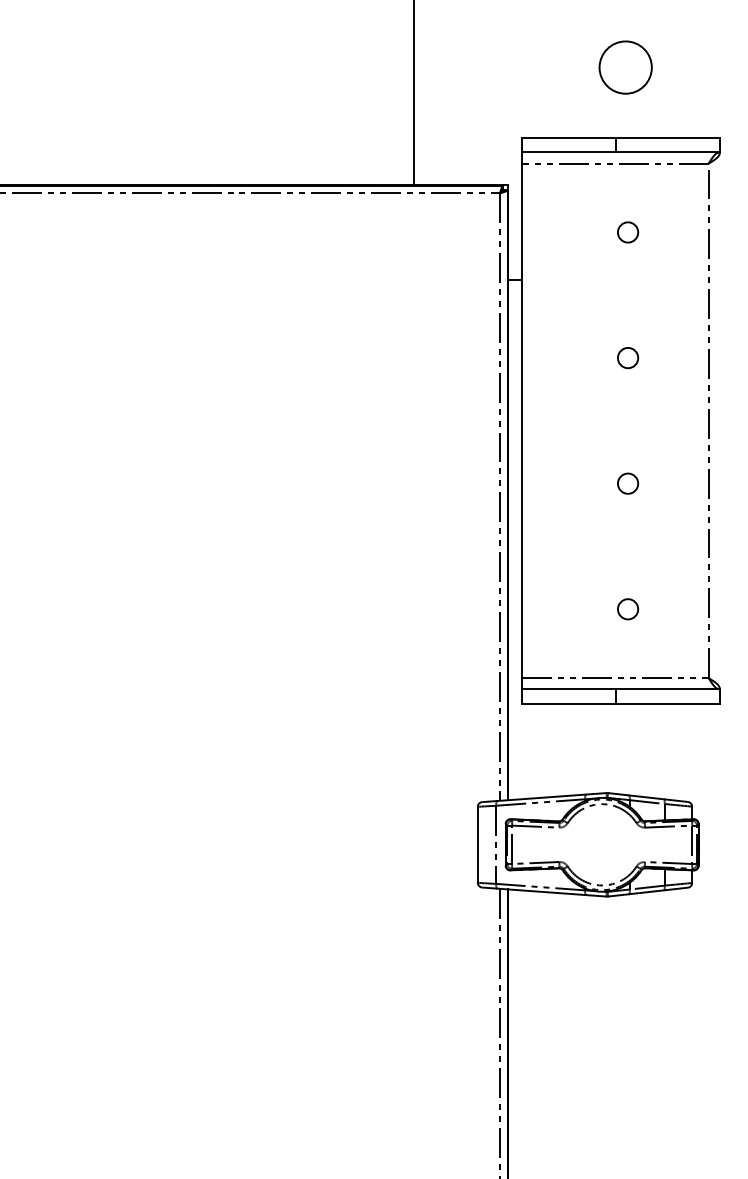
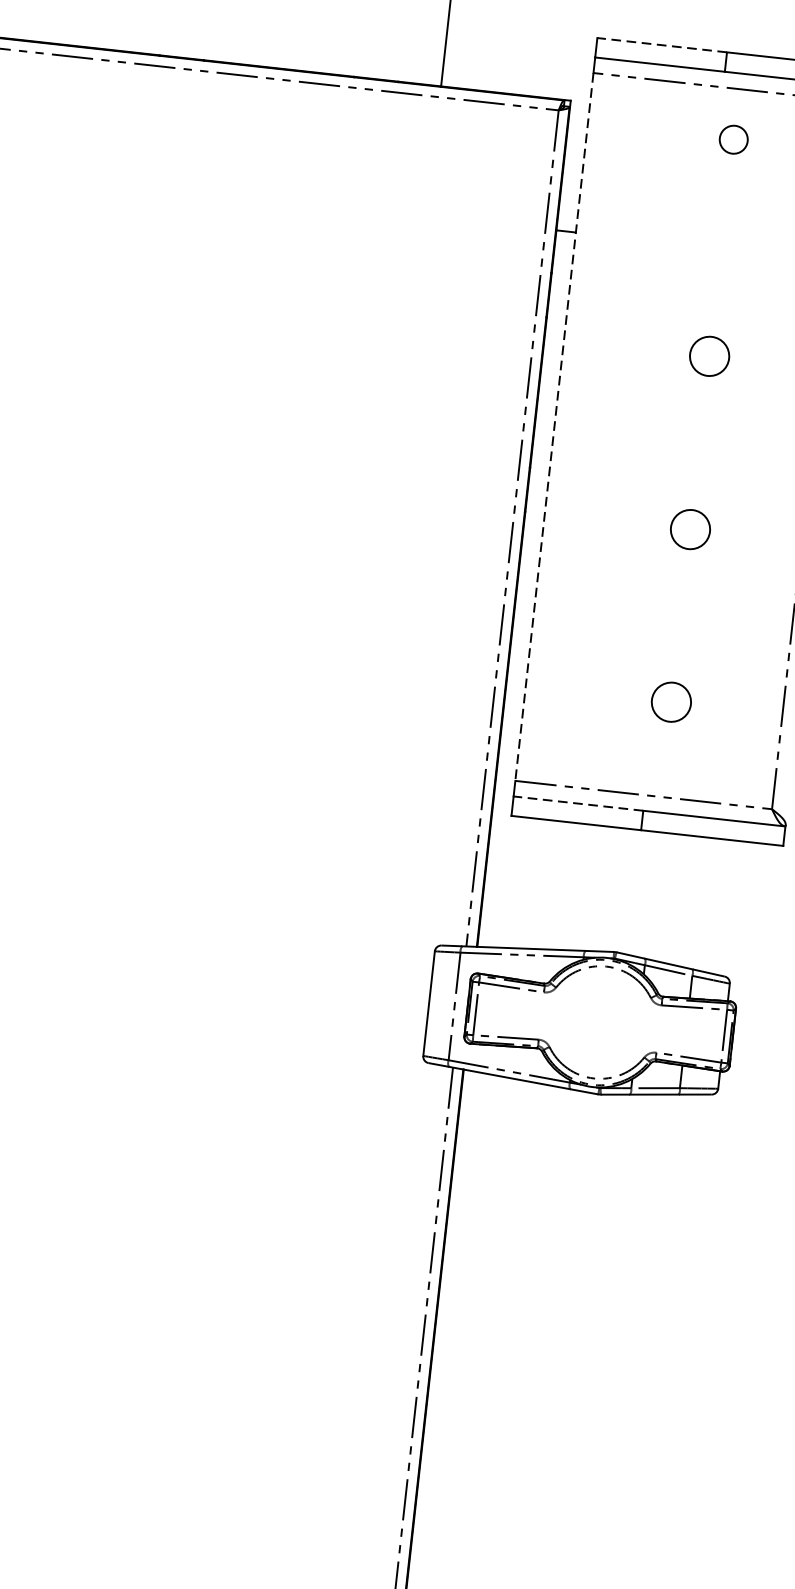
line: (568, 138) -> (661, 45), solid -> dashed
circle: (628, 232) -> (734, 139), moved
circle: (628, 358) -> (710, 357), size x1.4
line: (522, 421) -> (554, 427), solid -> dashed
circle: (628, 483) -> (691, 529), size x1.4
circle: (628, 609) -> (672, 702), size x1.4
line: (568, 689) -> (577, 803), solid -> dashed

